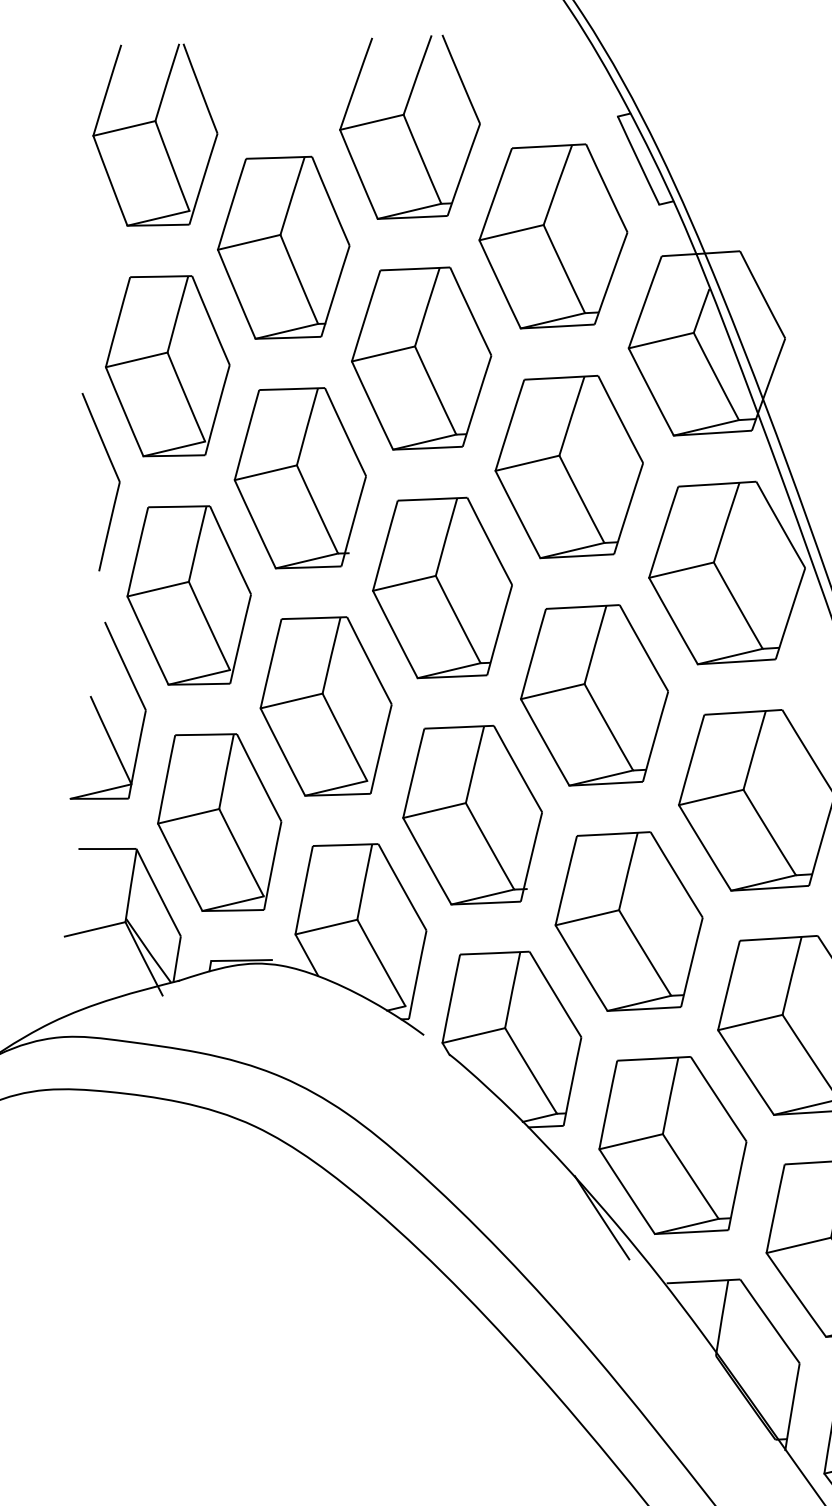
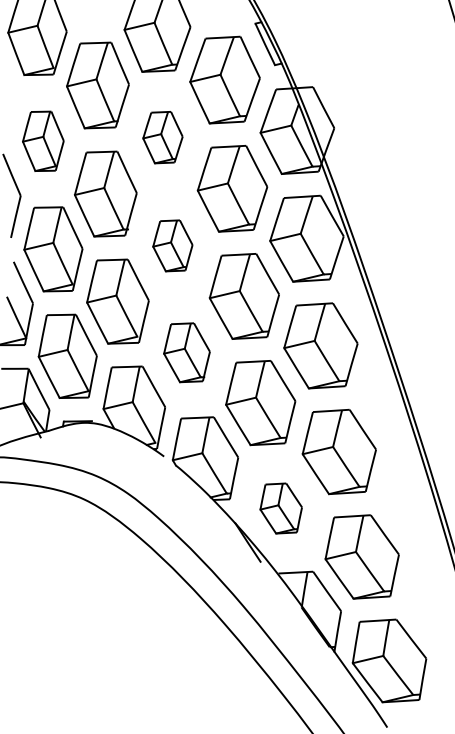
part: (420, 358) -> (162, 137), size x0.6
part: (168, 366) -> (43, 141), size x0.7
part: (441, 587) -> (172, 245), size x0.6
part: (471, 814) -> (186, 352), size x0.7
part: (670, 1145) -> (280, 508), size x0.6

